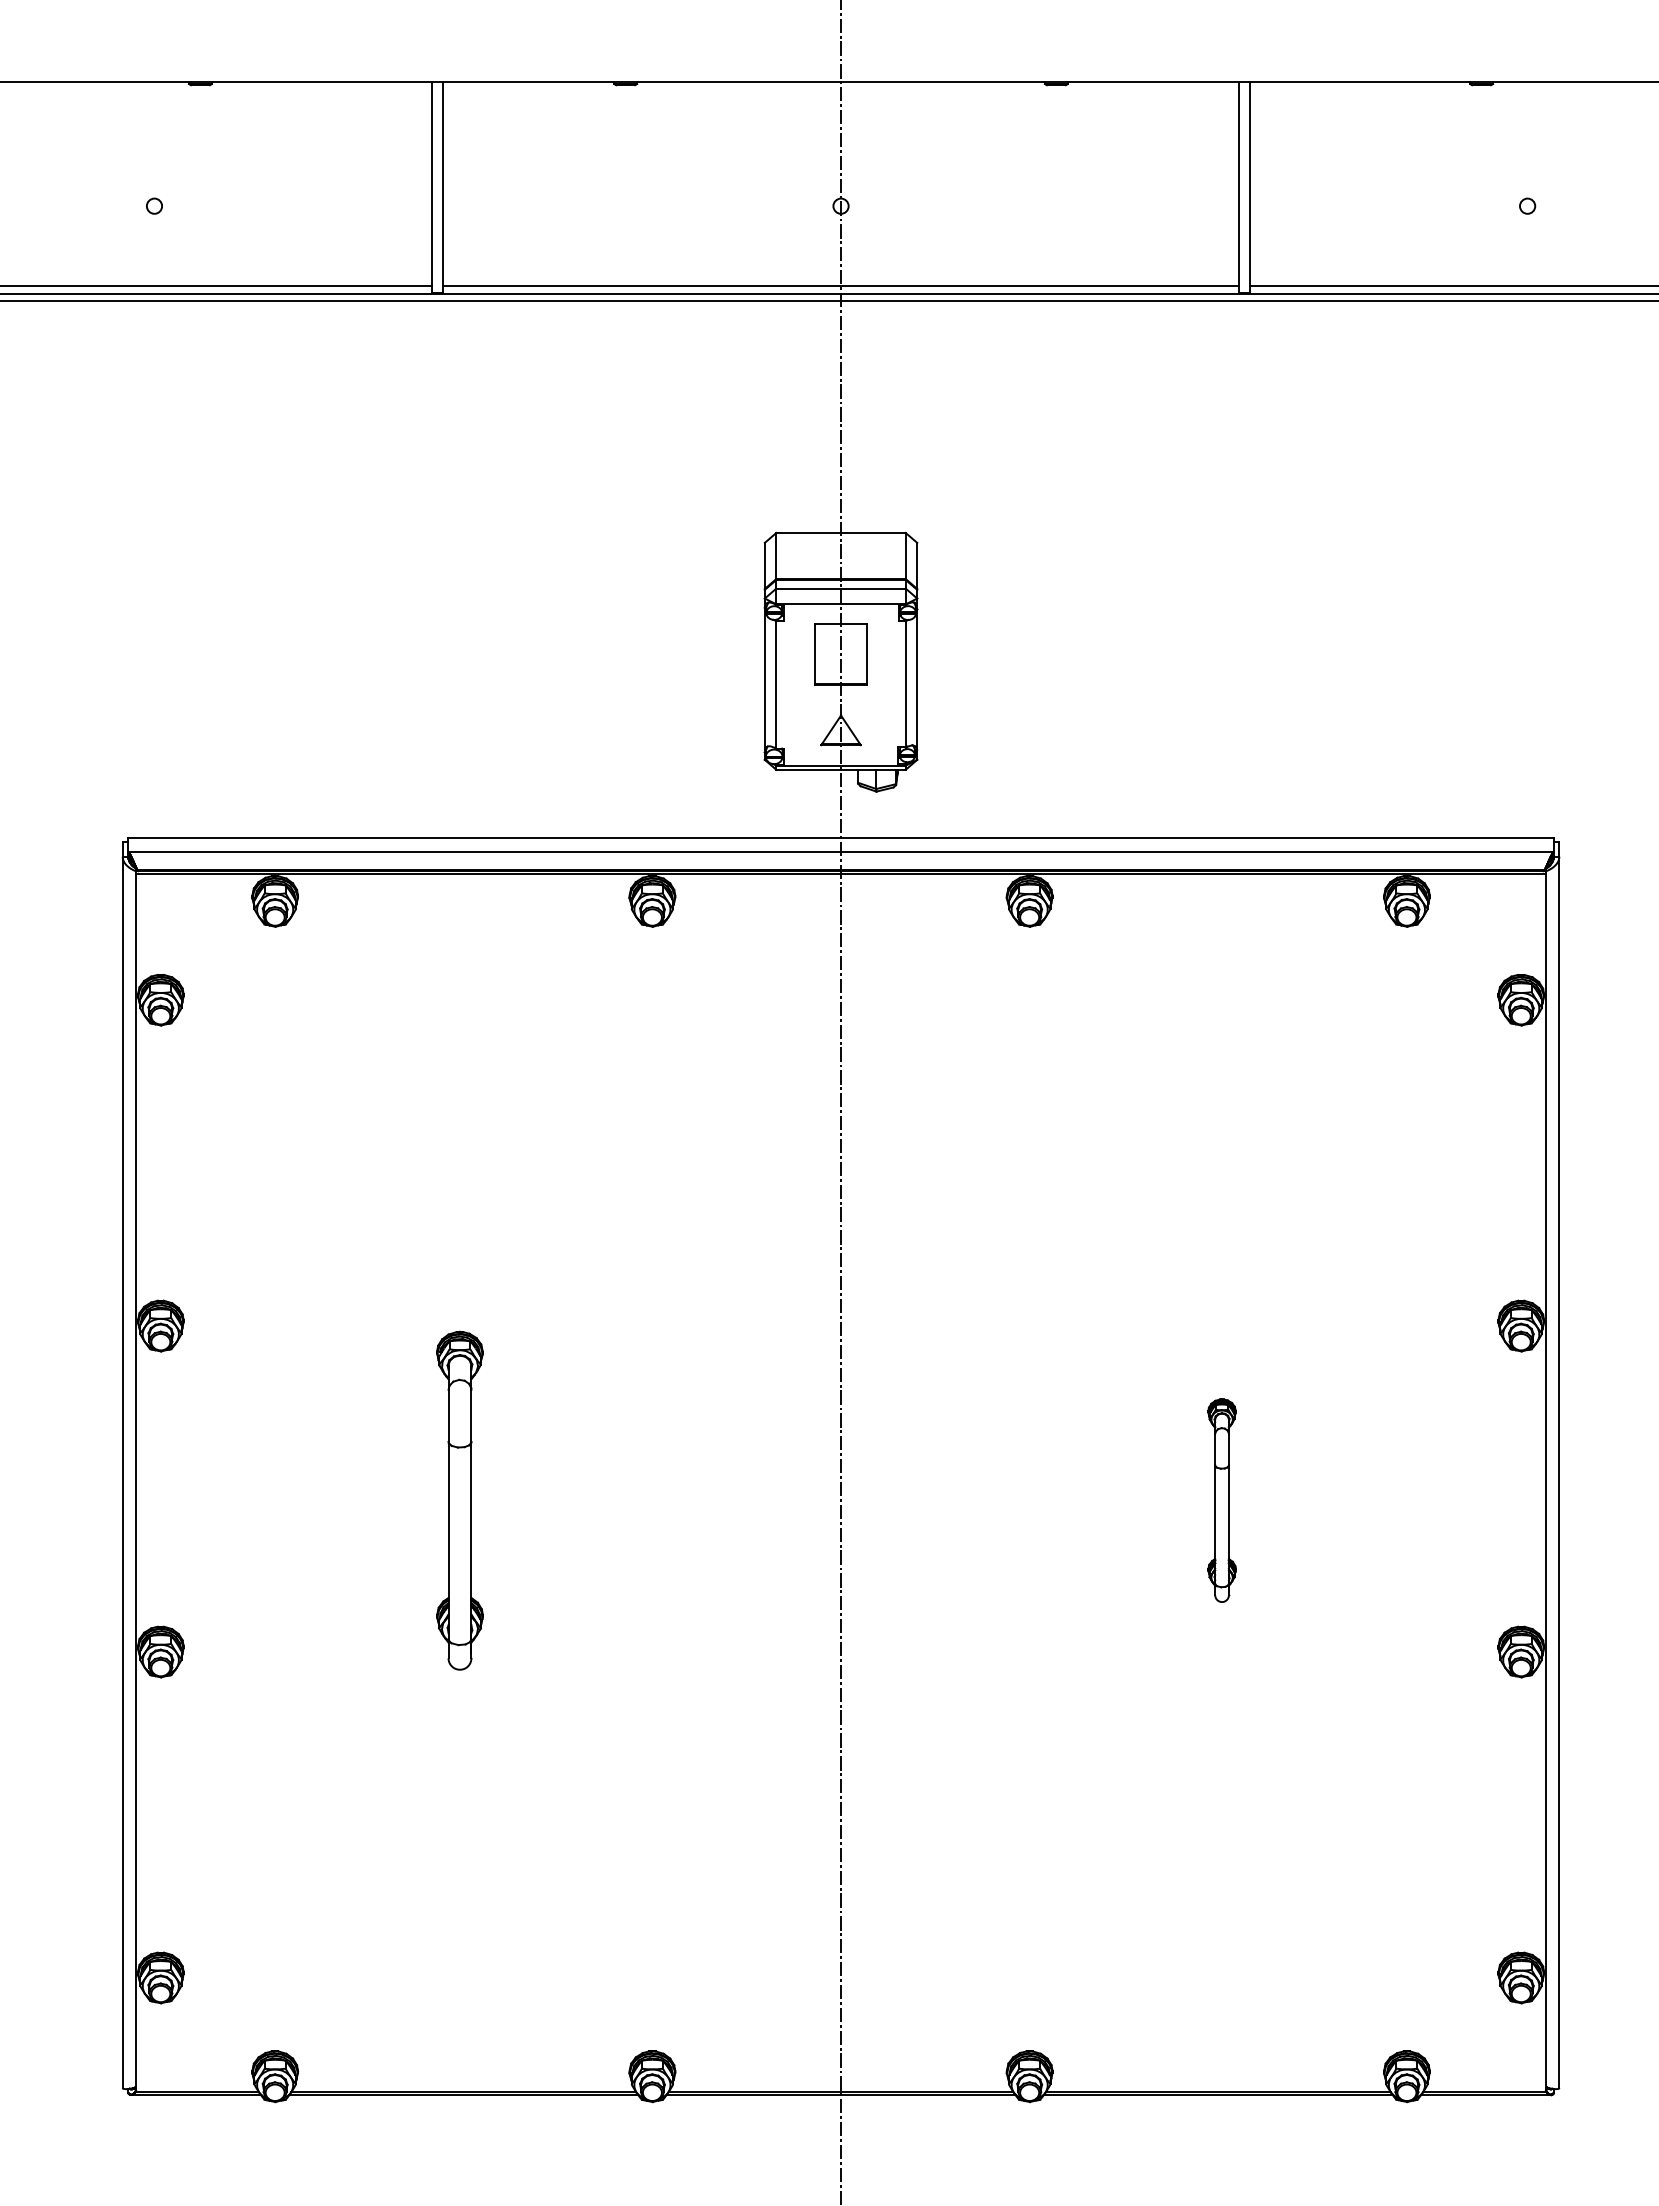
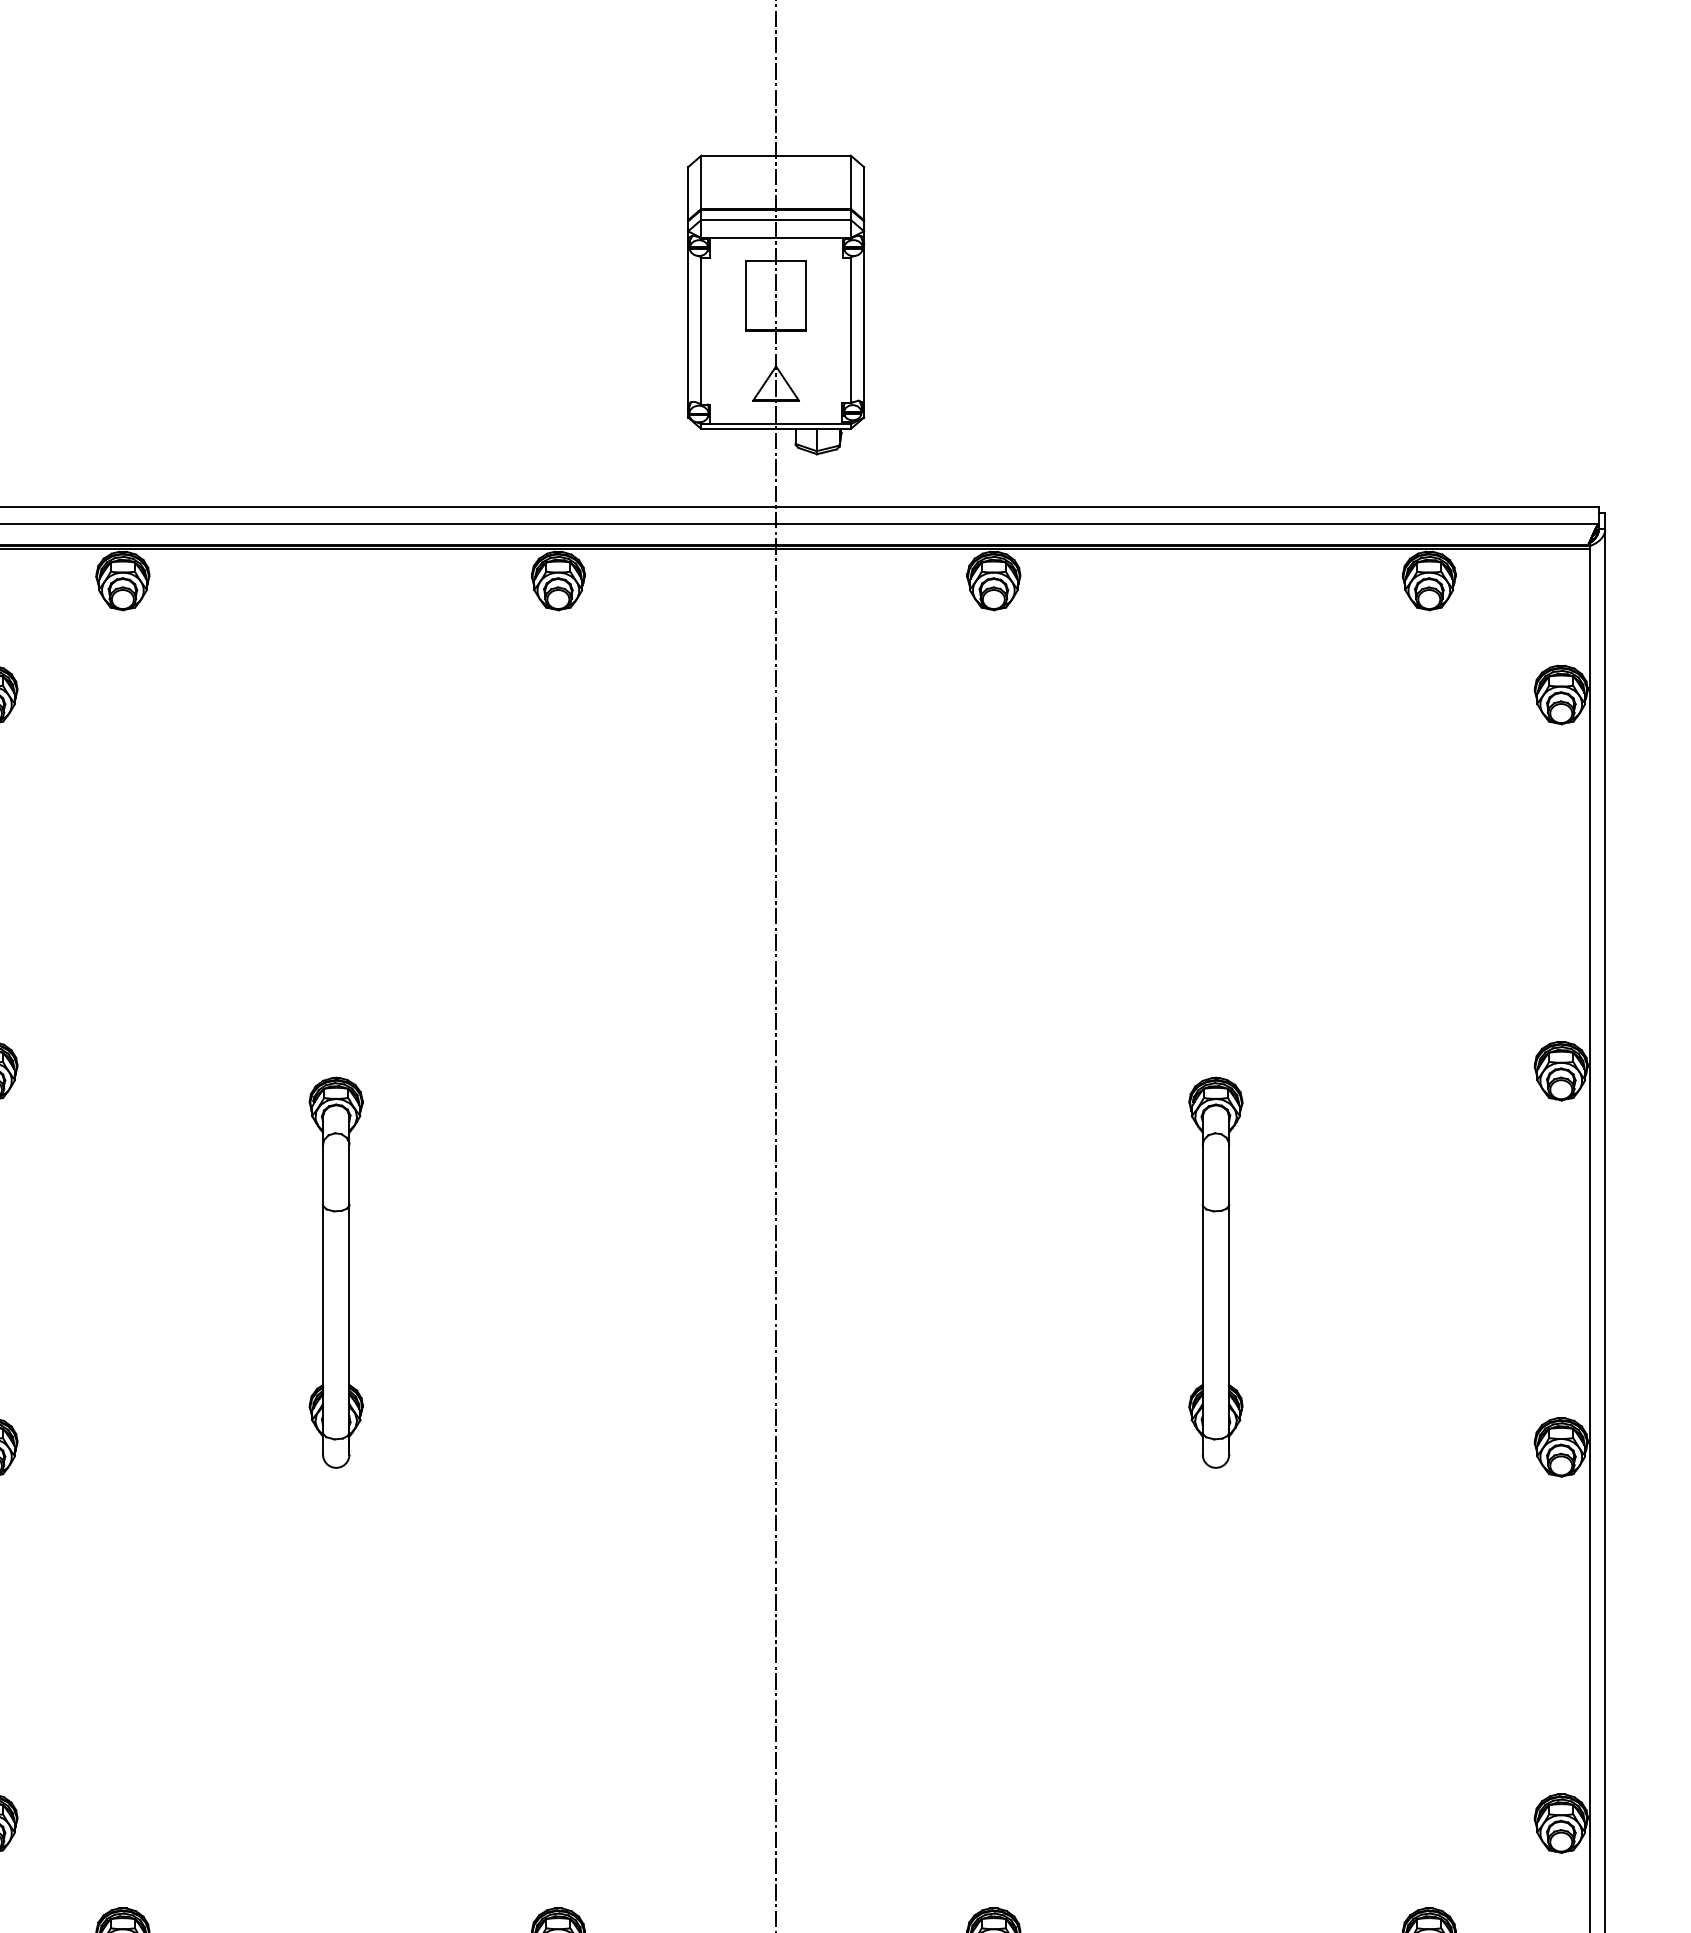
part: (1221, 1500) -> (1215, 1272), size x1.67

